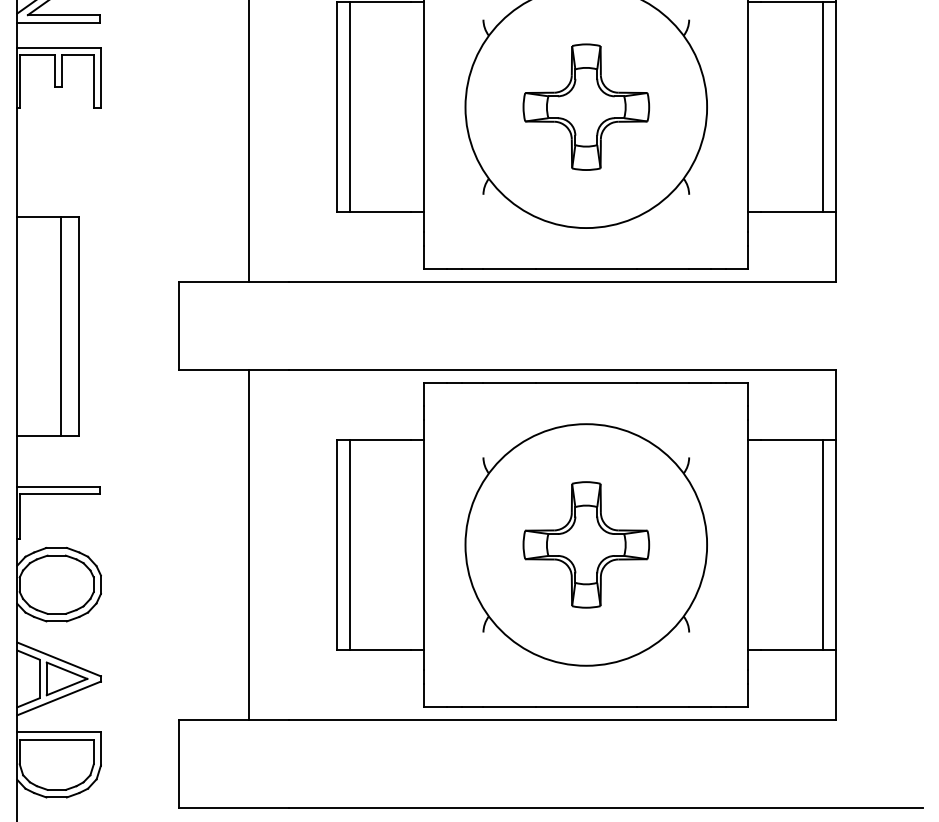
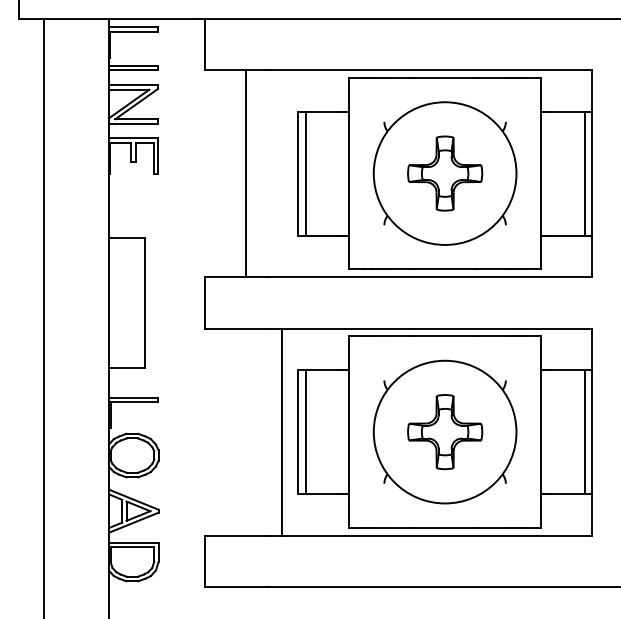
line: (60, 325) -> (134, 302), removed
line: (249, 543) -> (282, 431), moved

